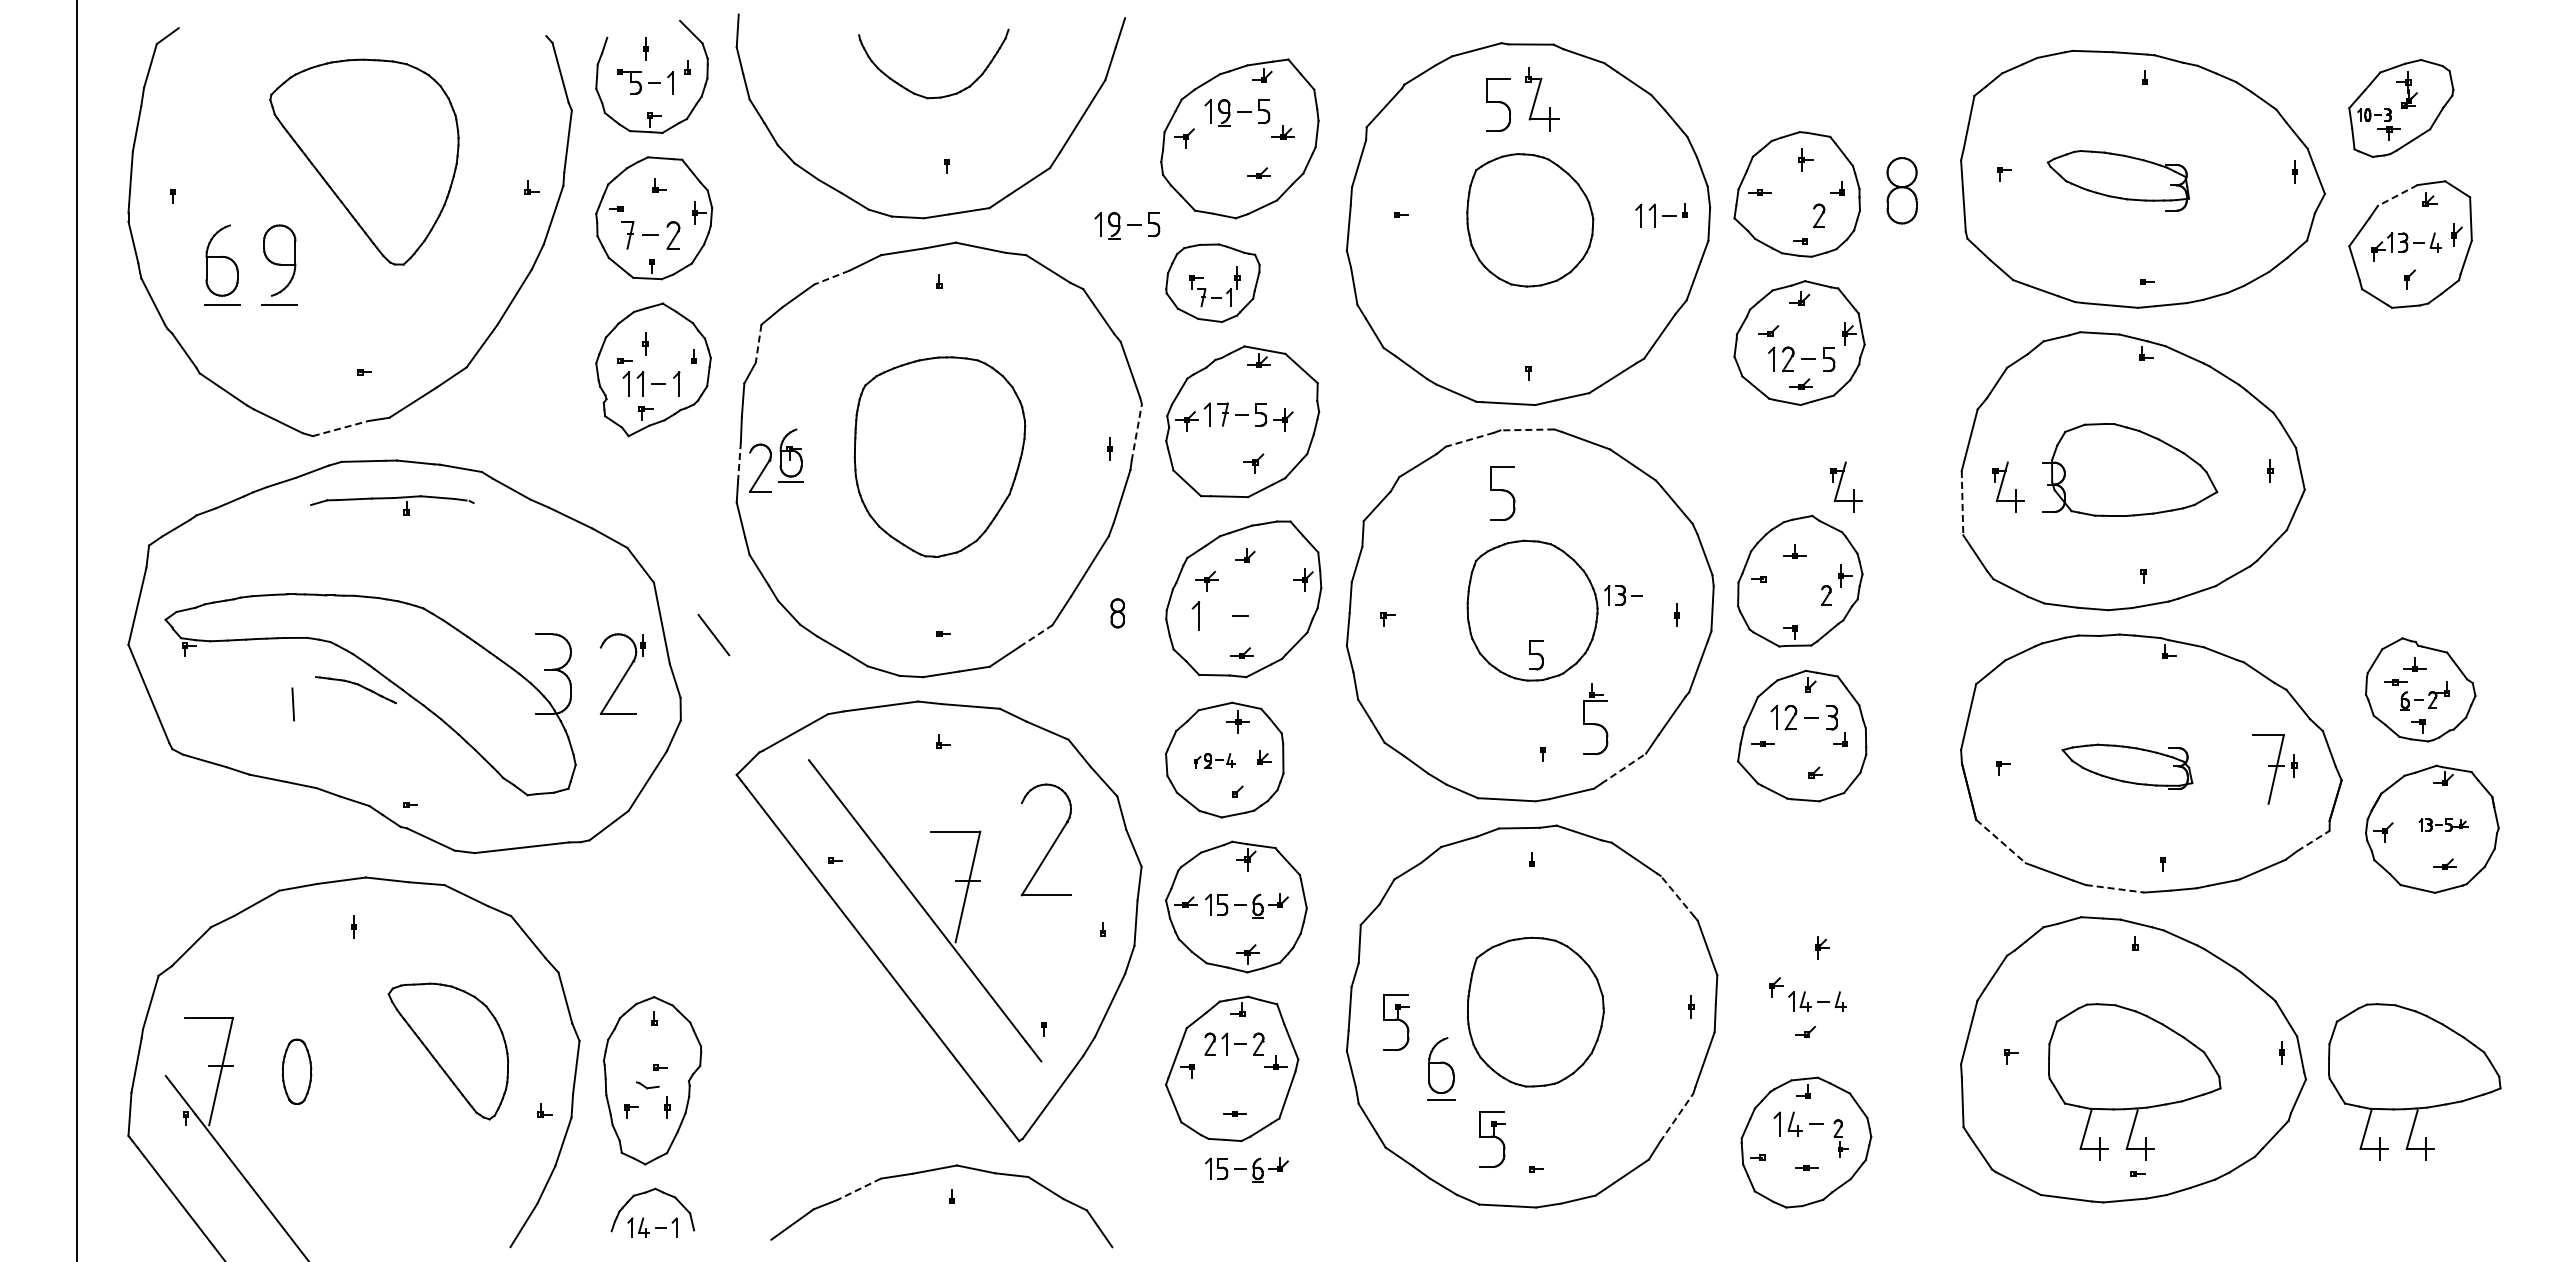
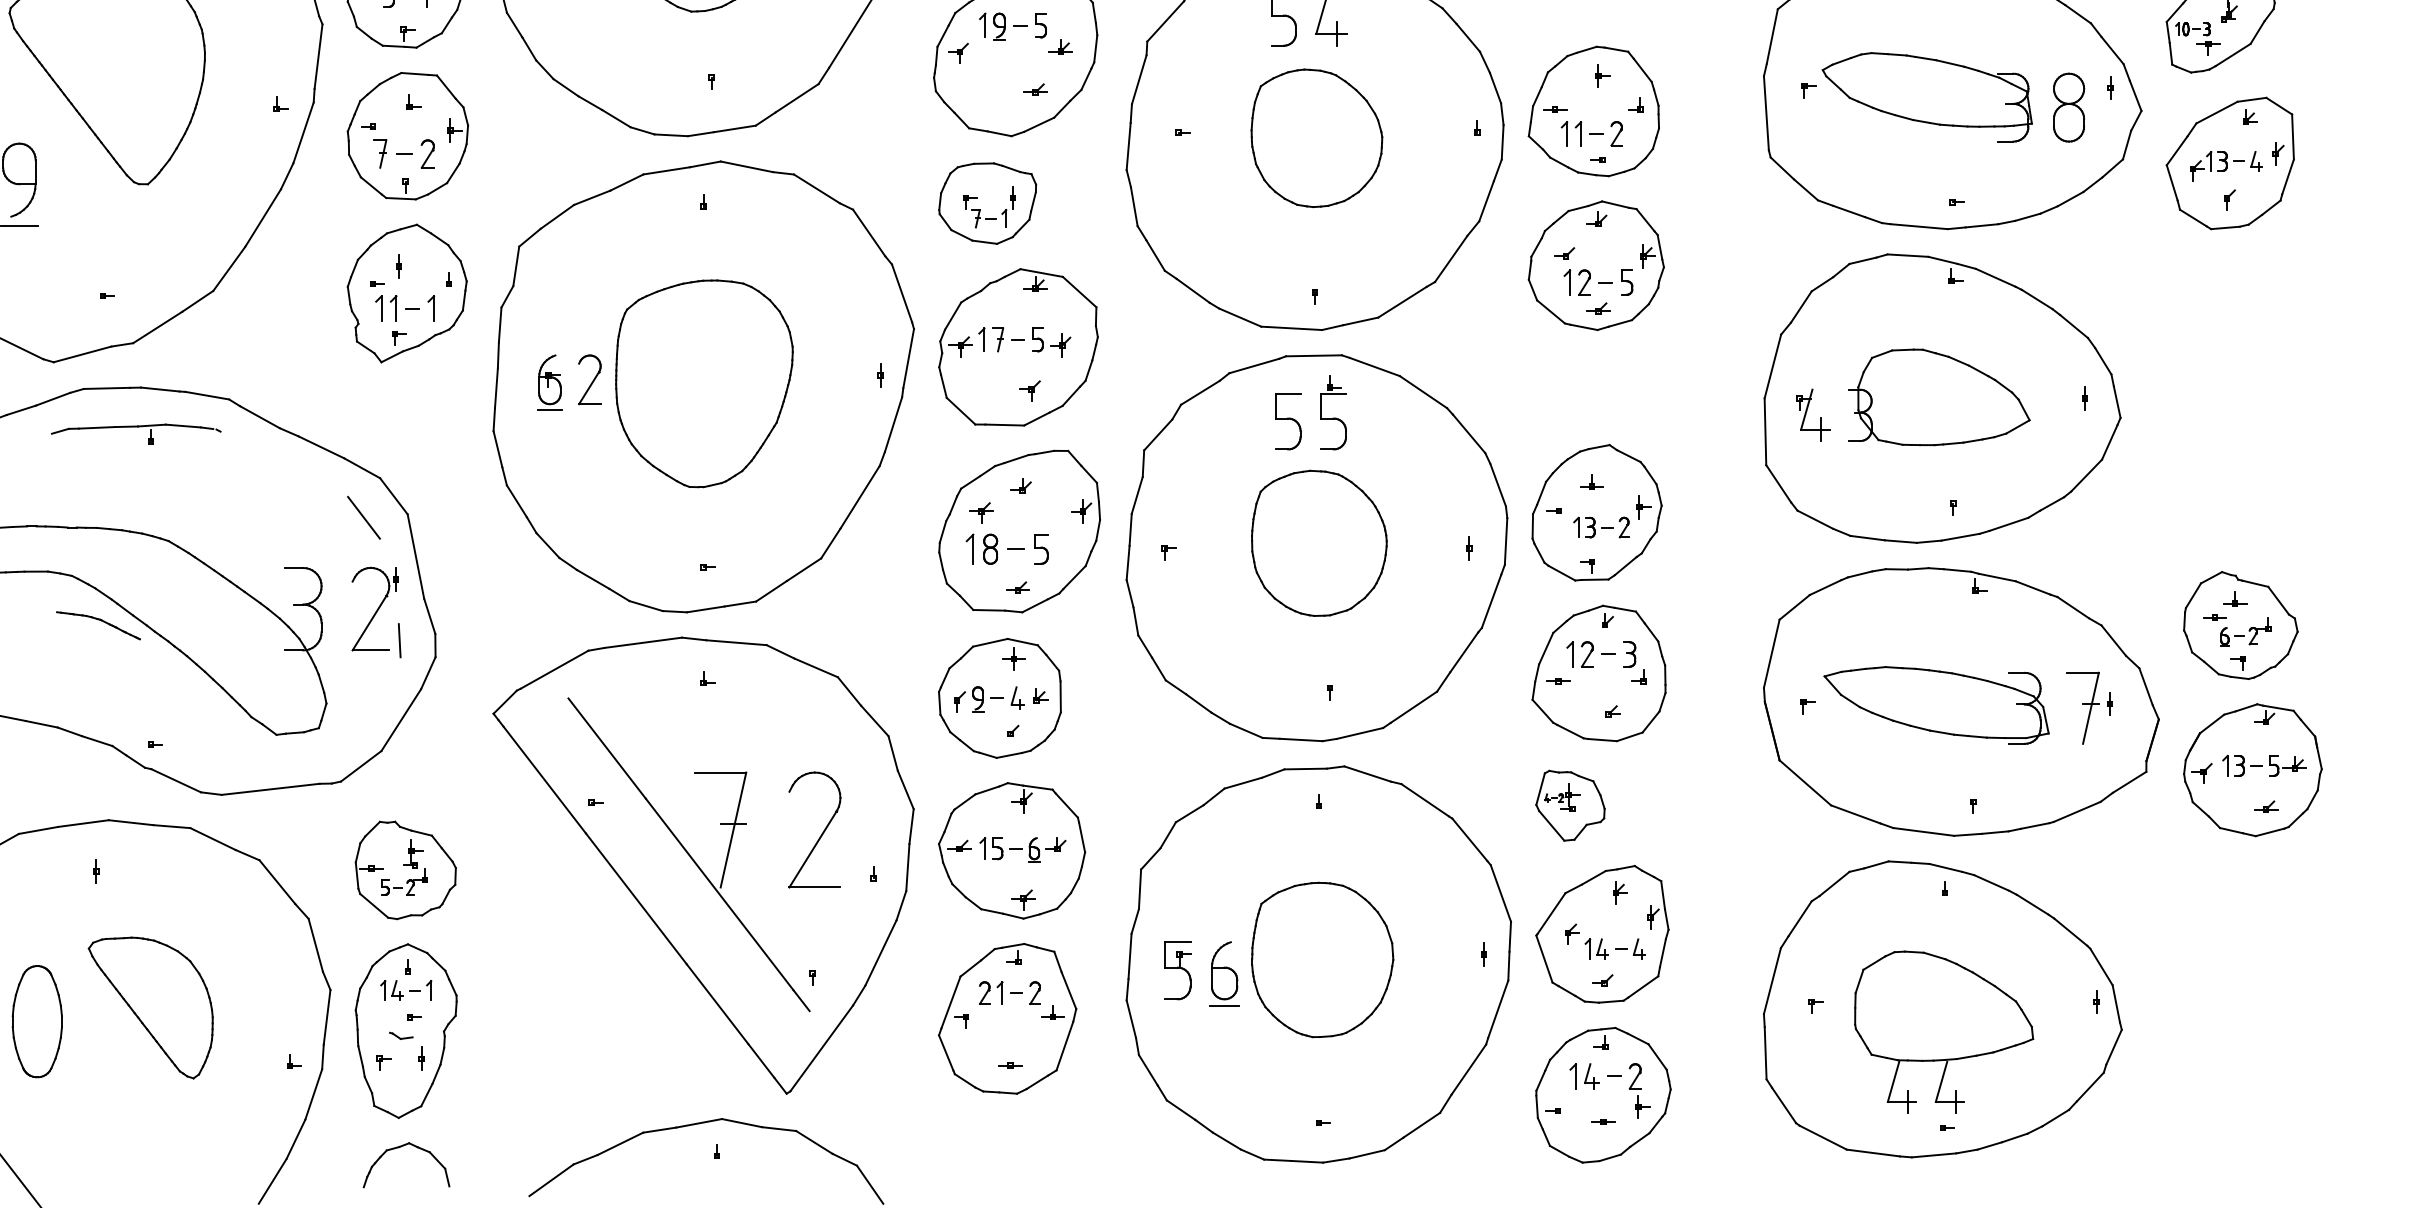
part: (2118, 180) -> (1927, 97), size x1.43
part: (1901, 190) -> (2068, 107), moved
line: (2397, 195) -> (2216, 112), dashed -> solid
part: (1655, 215) -> (1581, 133), moved
part: (1127, 225) -> (899, 143), removed
line: (831, 277) -> (591, 197), dashed -> solid
line: (758, 344) -> (516, 267), dashed -> solid
line: (340, 428) -> (82, 354), dashed -> solid
line: (1527, 429) -> (1314, 355), dashed -> solid
line: (1136, 432) -> (908, 358), dashed -> solid
line: (1469, 439) -> (1253, 365), dashed -> solid
line: (739, 461) -> (496, 388), dashed -> solid
part: (760, 467) -> (589, 379), moved
part: (1840, 485) -> (1638, 413), removed
line: (1962, 503) -> (1765, 432), dashed -> solid
part: (1623, 595) -> (1593, 527), moved
part: (1117, 613) -> (990, 549), moved
line: (713, 634) -> (363, 517), moved
line: (1036, 636) -> (804, 570), dashed -> solid
part: (1536, 655) -> (1041, 549), moved
line: (292, 704) -> (398, 640), moved
part: (1595, 718) -> (1333, 412), moved
part: (1214, 760) -> (989, 698), size x1.67
part: (2127, 766) -> (1936, 705), size x1.67
line: (1623, 768) -> (1413, 707), dashed -> solid
part: (2443, 824) -> (2264, 765), size x1.67
line: (2313, 840) -> (2129, 781), dashed -> solid
line: (2001, 841) -> (1805, 782), dashed -> solid
part: (1052, 843) -> (821, 833), moved
part: (1774, 863) -> (1570, 805), added
line: (2115, 888) -> (1924, 831), dashed -> solid
line: (1677, 896) -> (1469, 839), dashed -> solid
part: (652, 925) -> (406, 870), added
part: (1805, 987) -> (1602, 934), added
part: (448, 1051) -> (150, 1008), moved
part: (1441, 1068) -> (1224, 973), moved
part: (296, 1071) -> (36, 1021), size x1.67
part: (2414, 1081) -> (2234, 1031), removed
line: (1676, 1117) -> (1468, 1069), dashed -> solid
part: (1840, 1138) -> (1638, 1091), size x1.43
part: (1492, 1139) -> (1277, 1092), removed
part: (1246, 1169) -> (1022, 1123), removed
line: (858, 1189) -> (619, 1143), dashed -> solid
part: (652, 1227) -> (406, 990), moved

